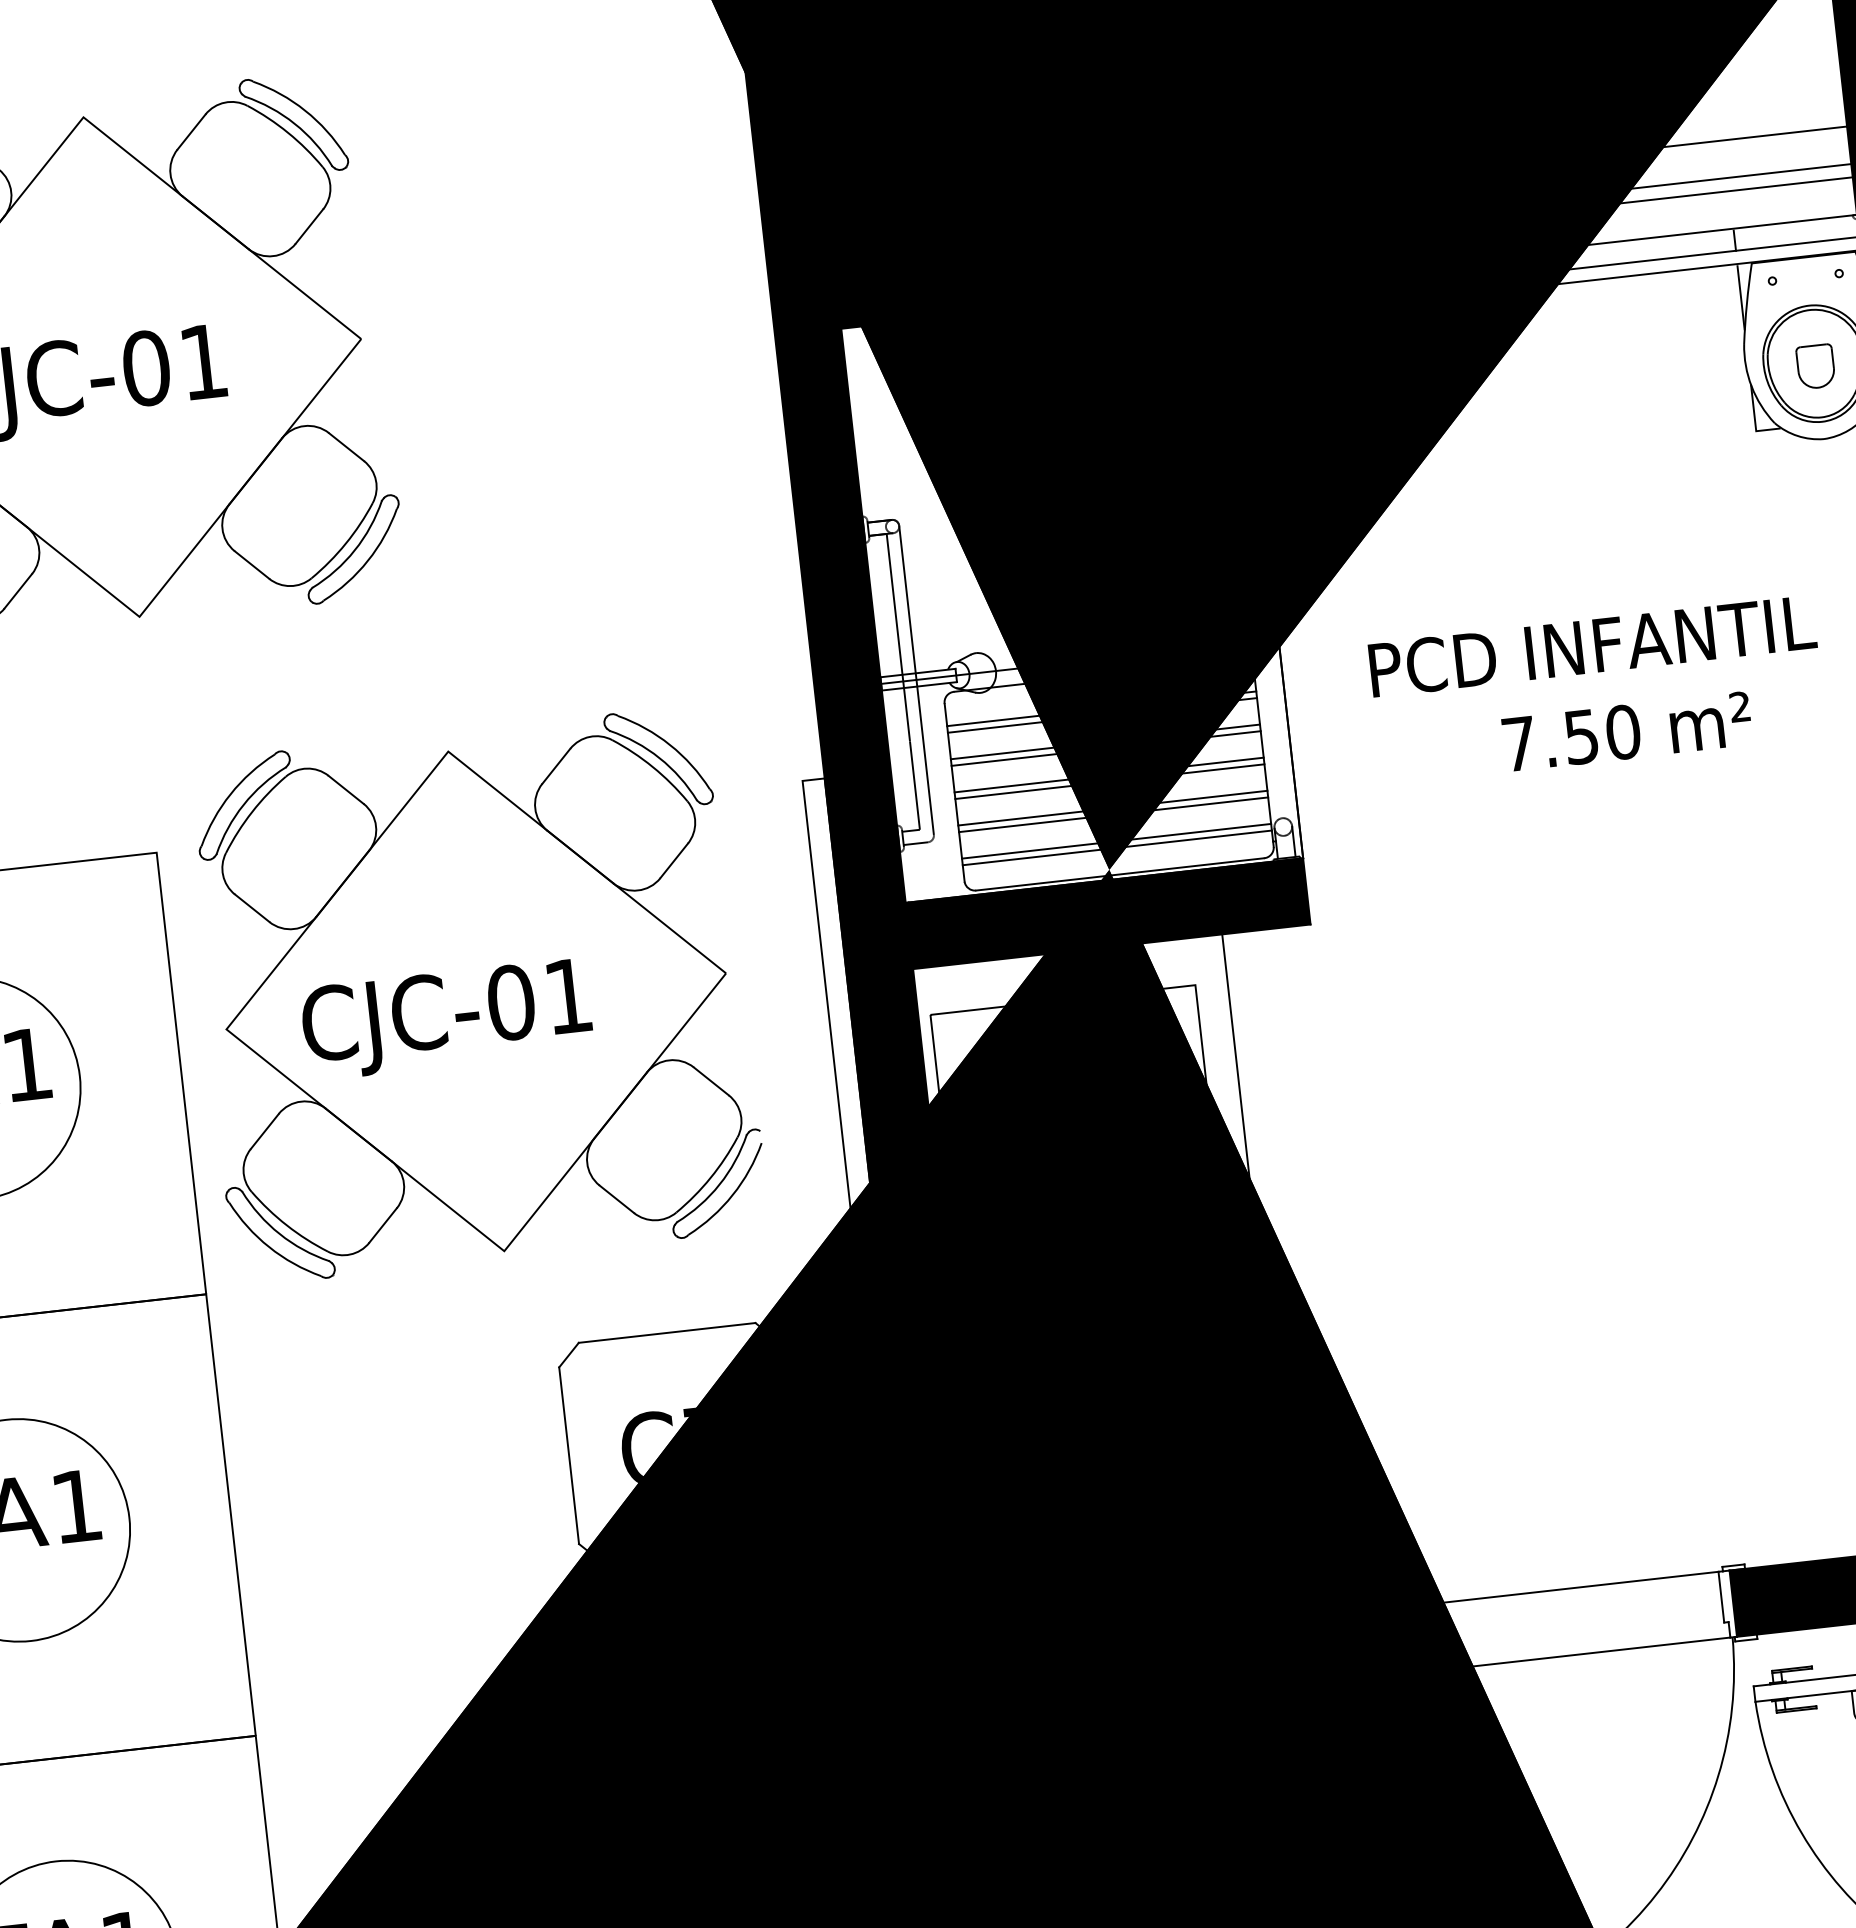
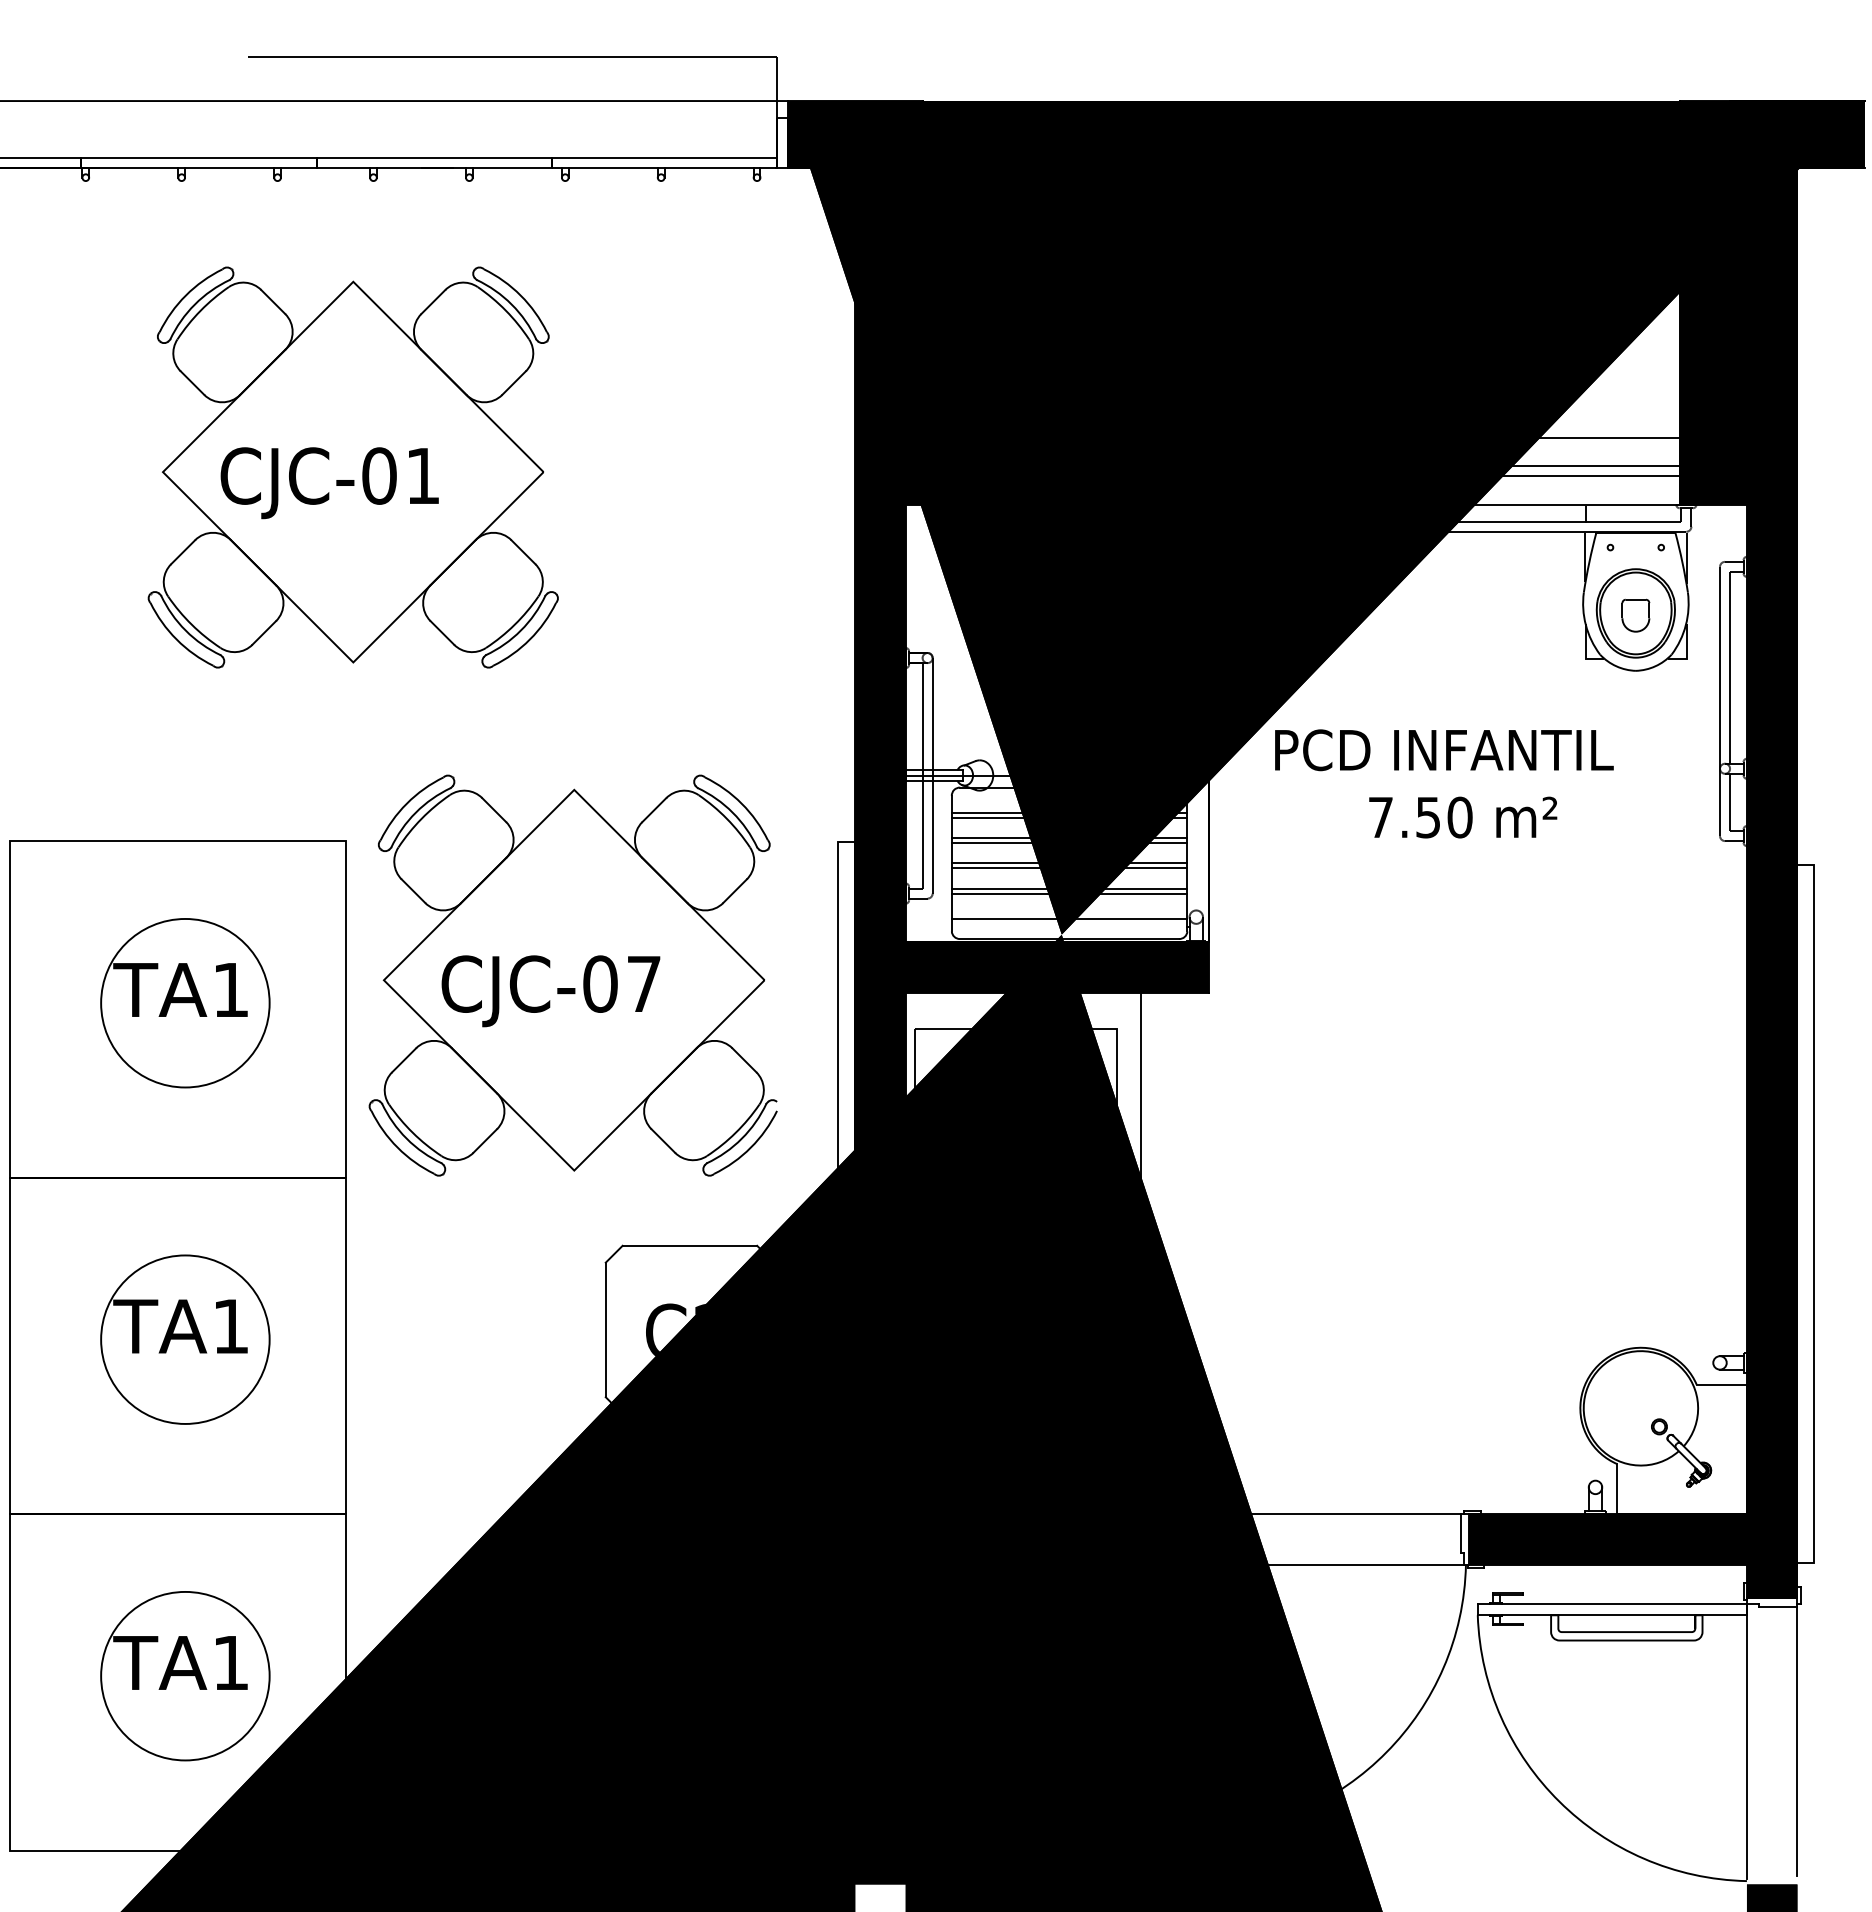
text: (1597, 689) -> (1444, 783), moved
line: (1116, 840) -> (1069, 913), removed
text: (568, 995) -> (644, 983), CJC-01 -> CJC-07
text: (690, 1414) -> (700, 1309), C7 -> C2

